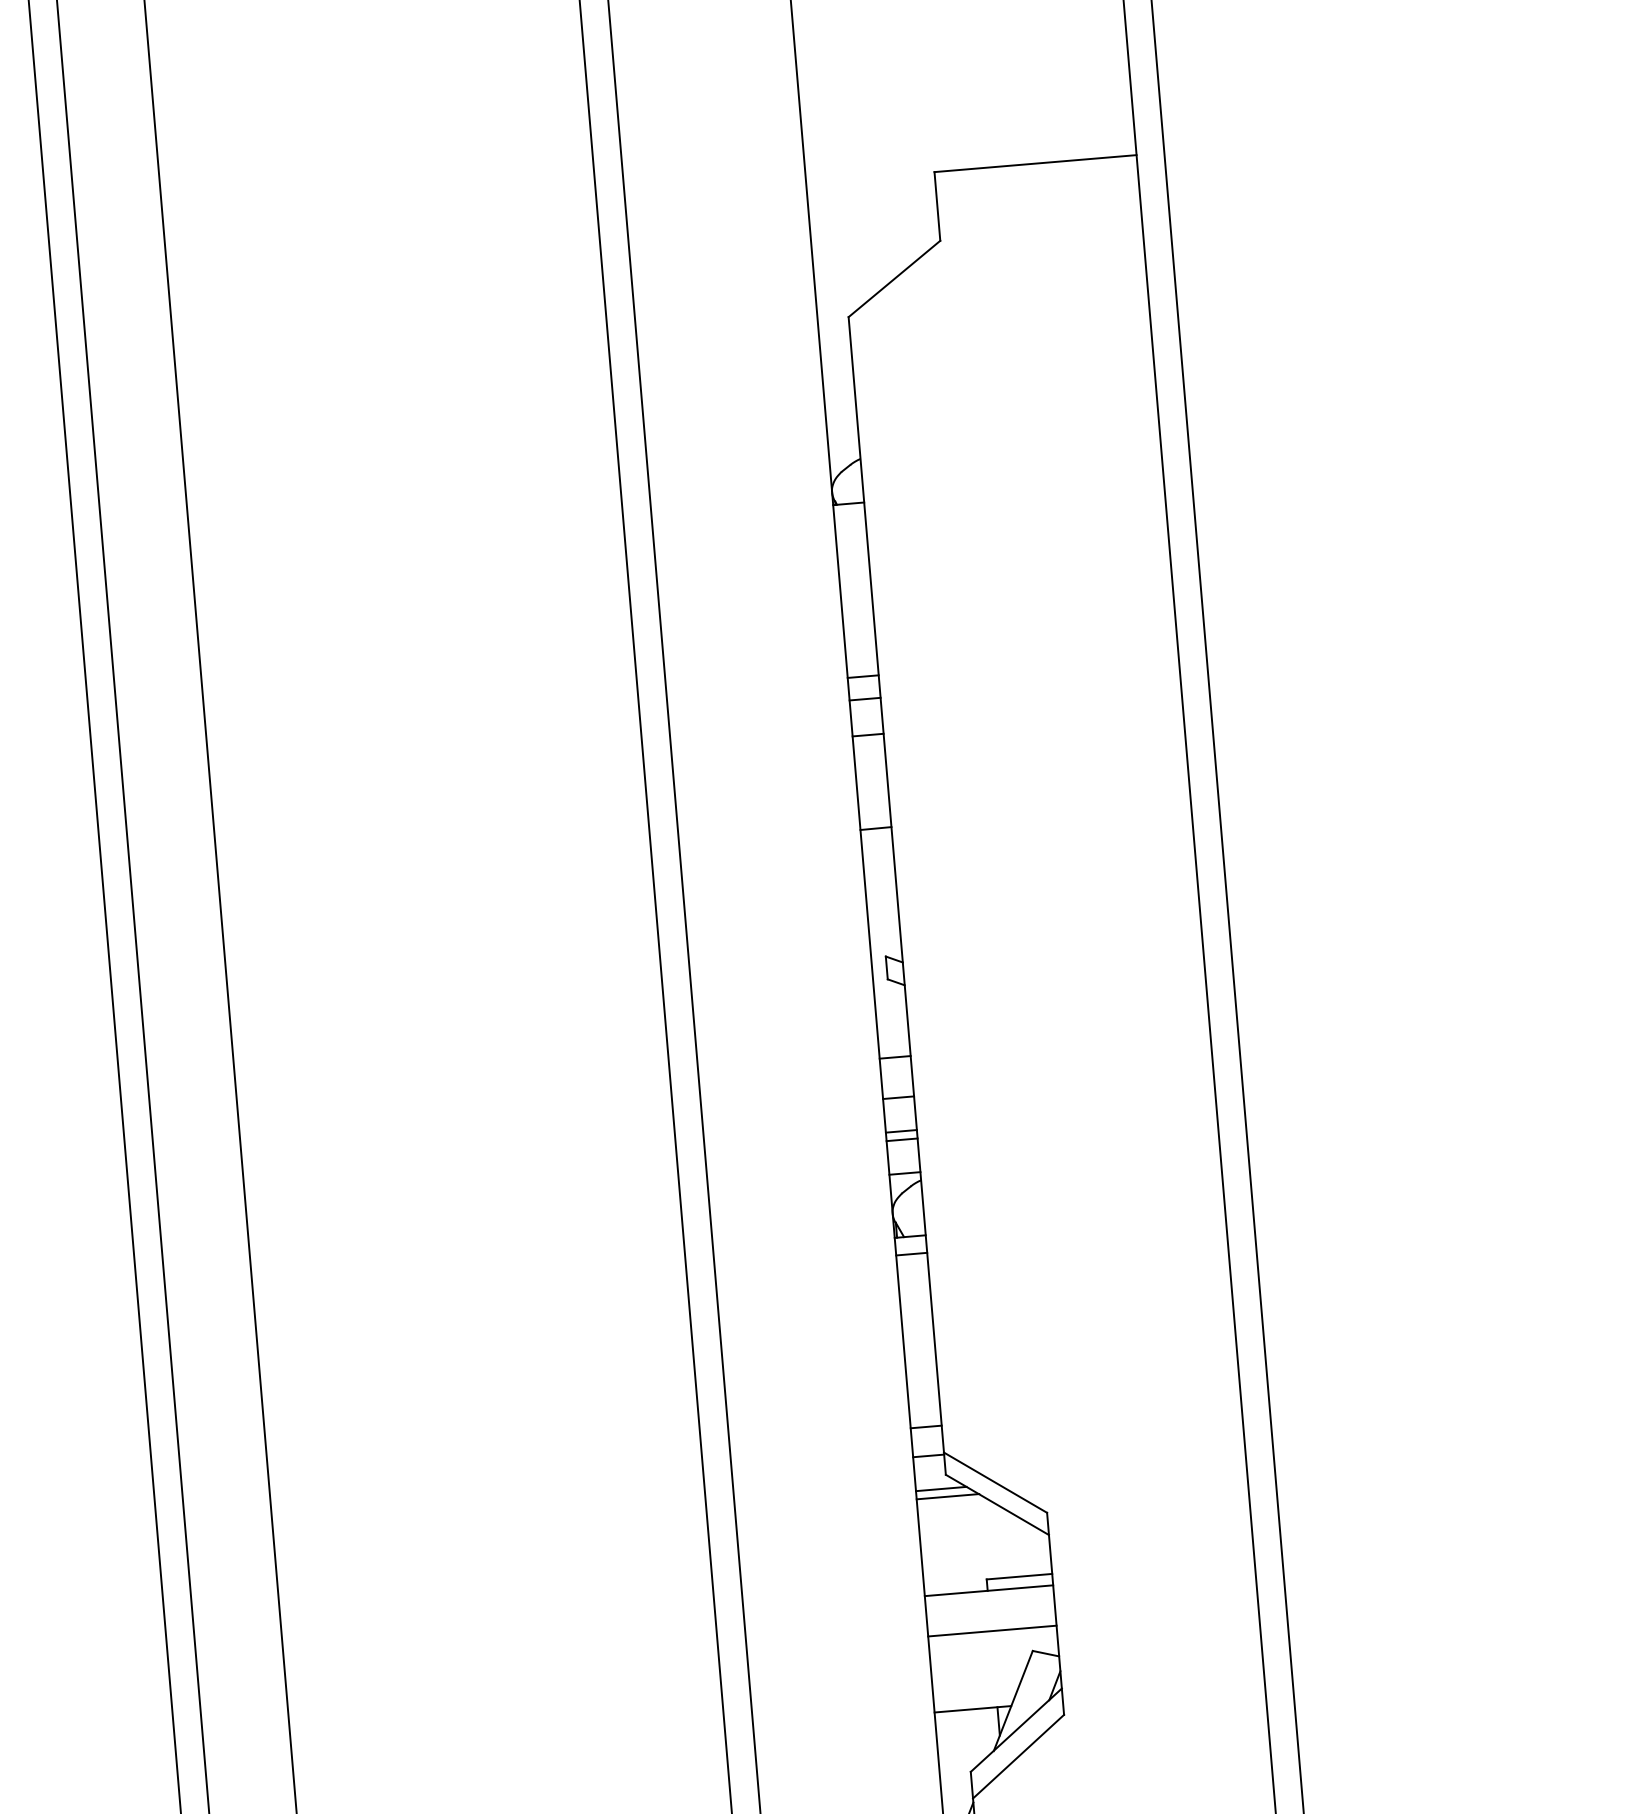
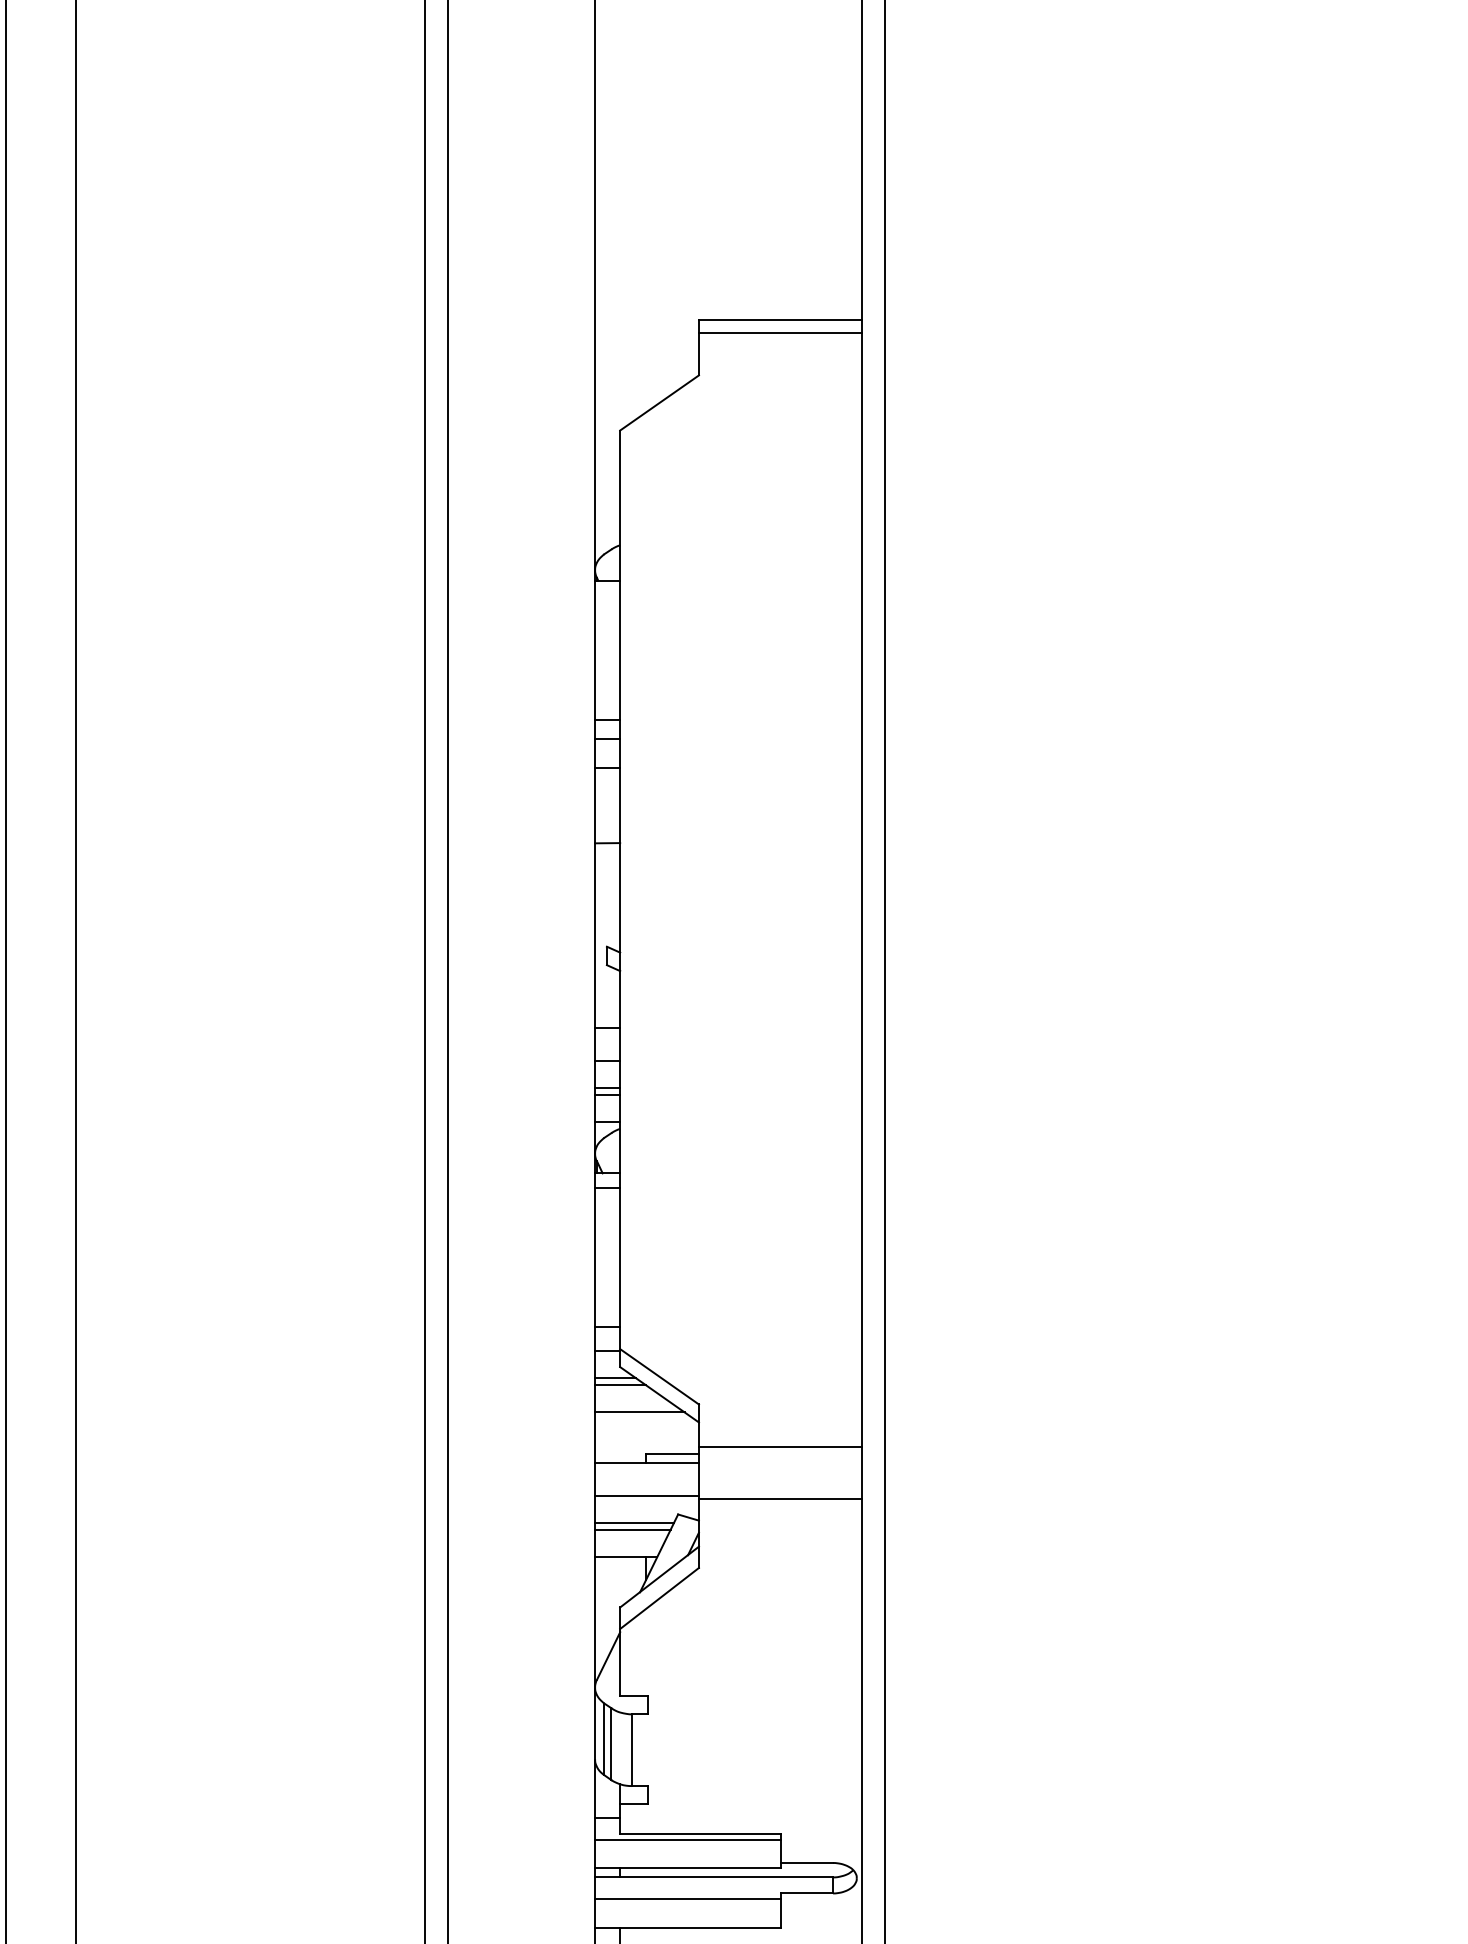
line: (1036, 180) -> (780, 333), added
line: (974, 1528) -> (639, 1412), added
line: (1152, 1556) -> (780, 1446), added
line: (1157, 1621) -> (780, 1499), added
line: (979, 1666) -> (634, 1523), added
line: (977, 1674) -> (632, 1529), added

